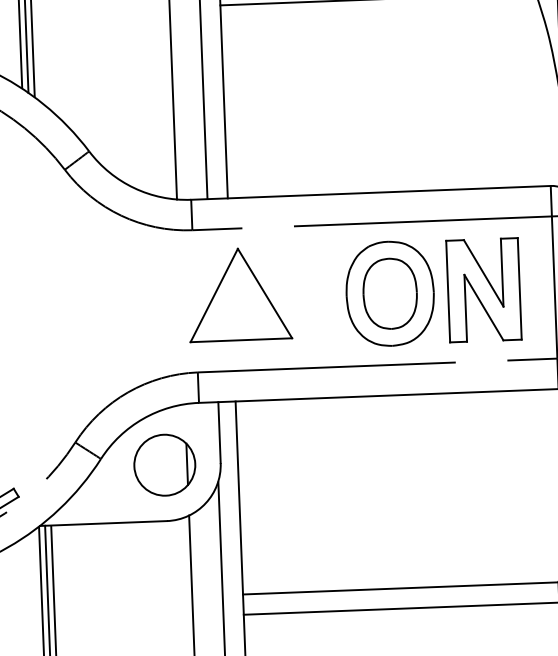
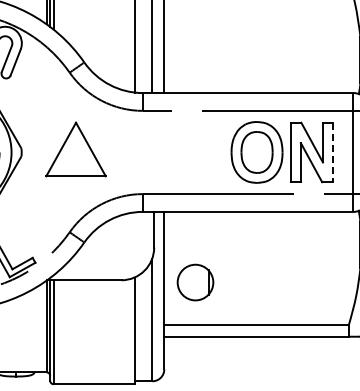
line: (519, 288) -> (332, 152), solid -> dashed
part: (238, 294) -> (75, 149), moved
part: (164, 465) -> (195, 282), moved

